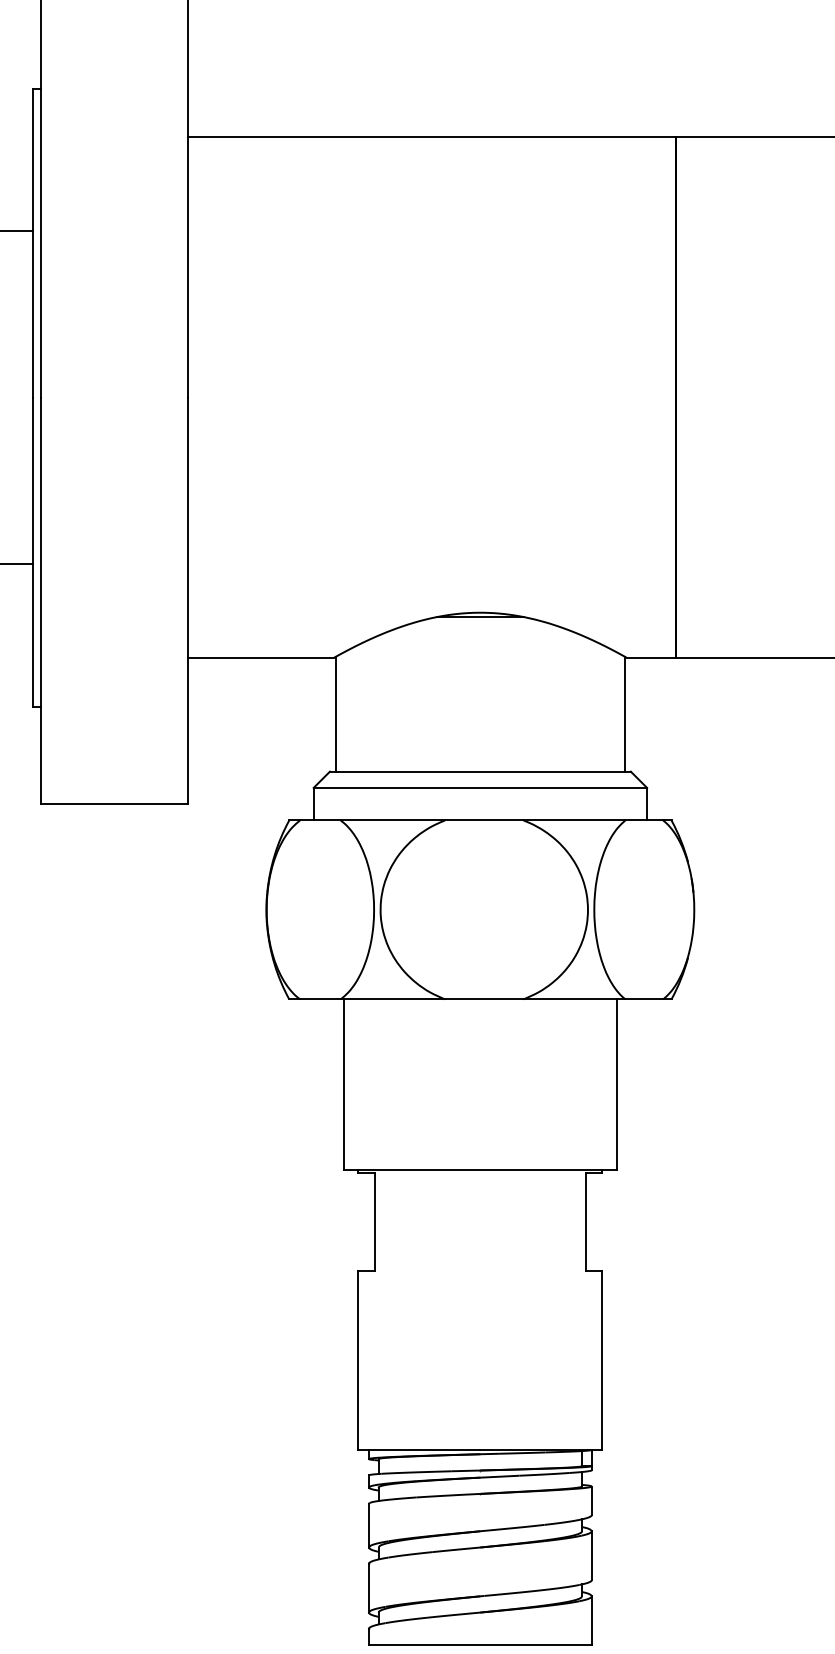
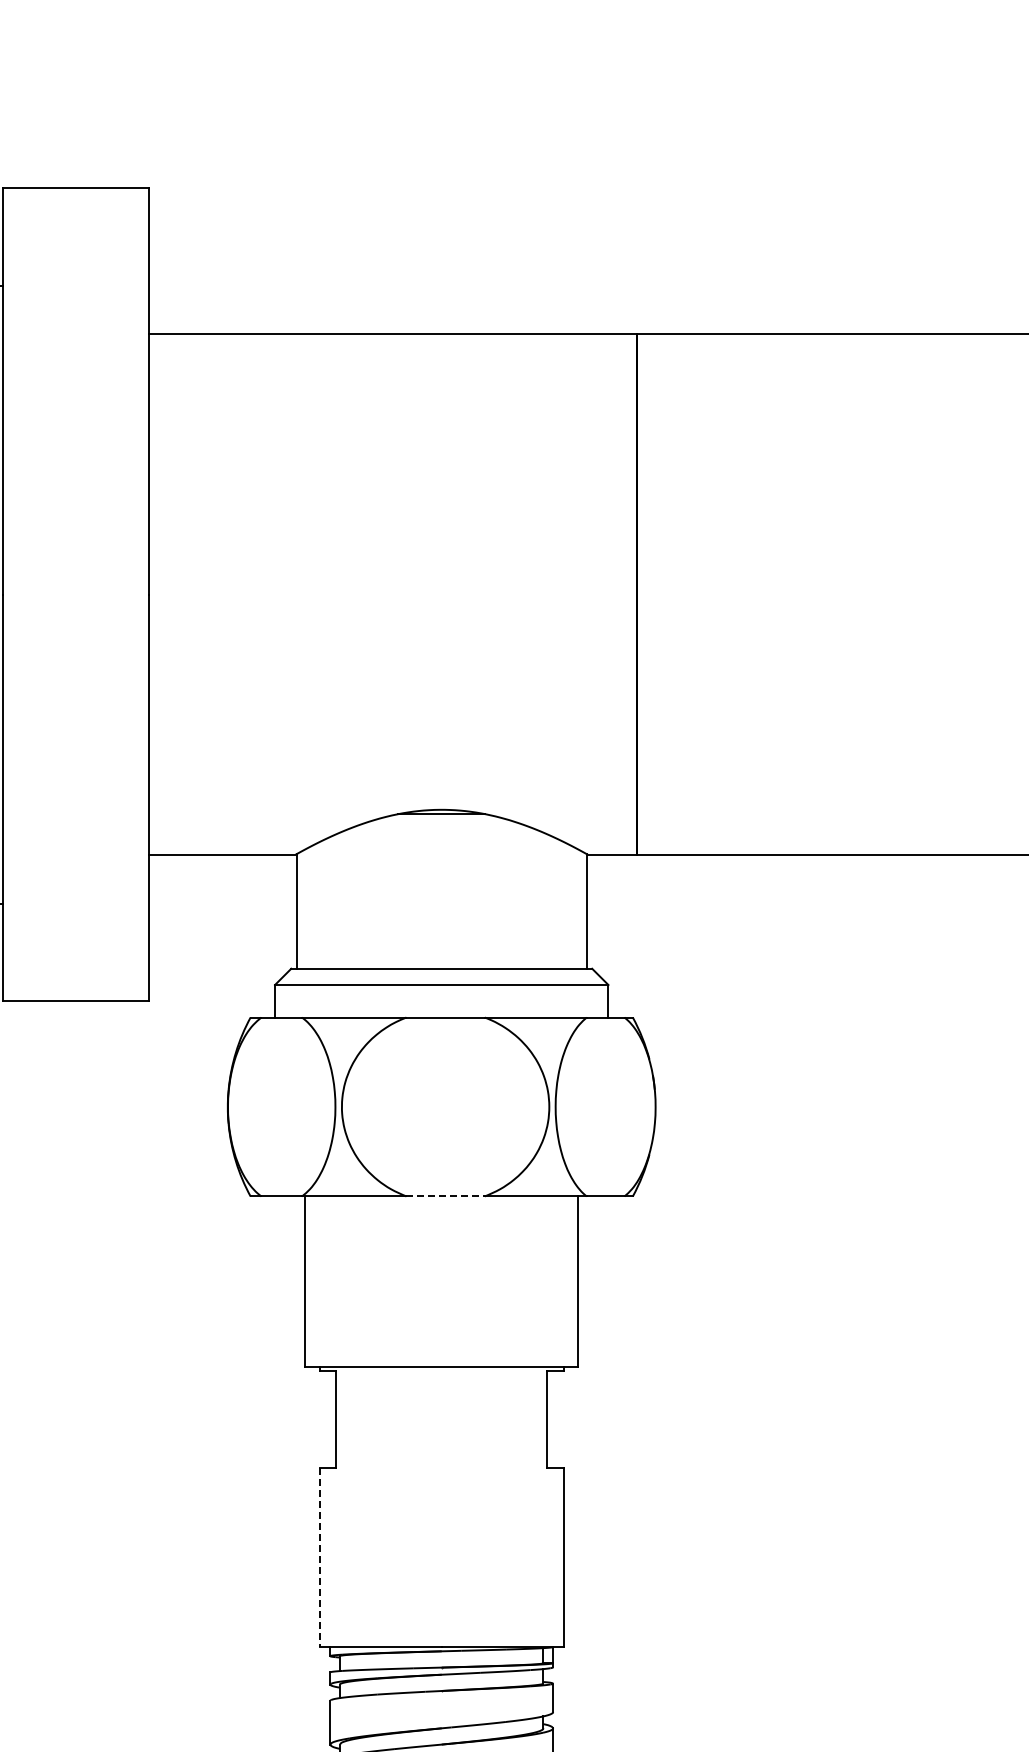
line: (485, 999) -> (446, 1196), solid -> dashed
line: (358, 1361) -> (319, 1558), solid -> dashed

